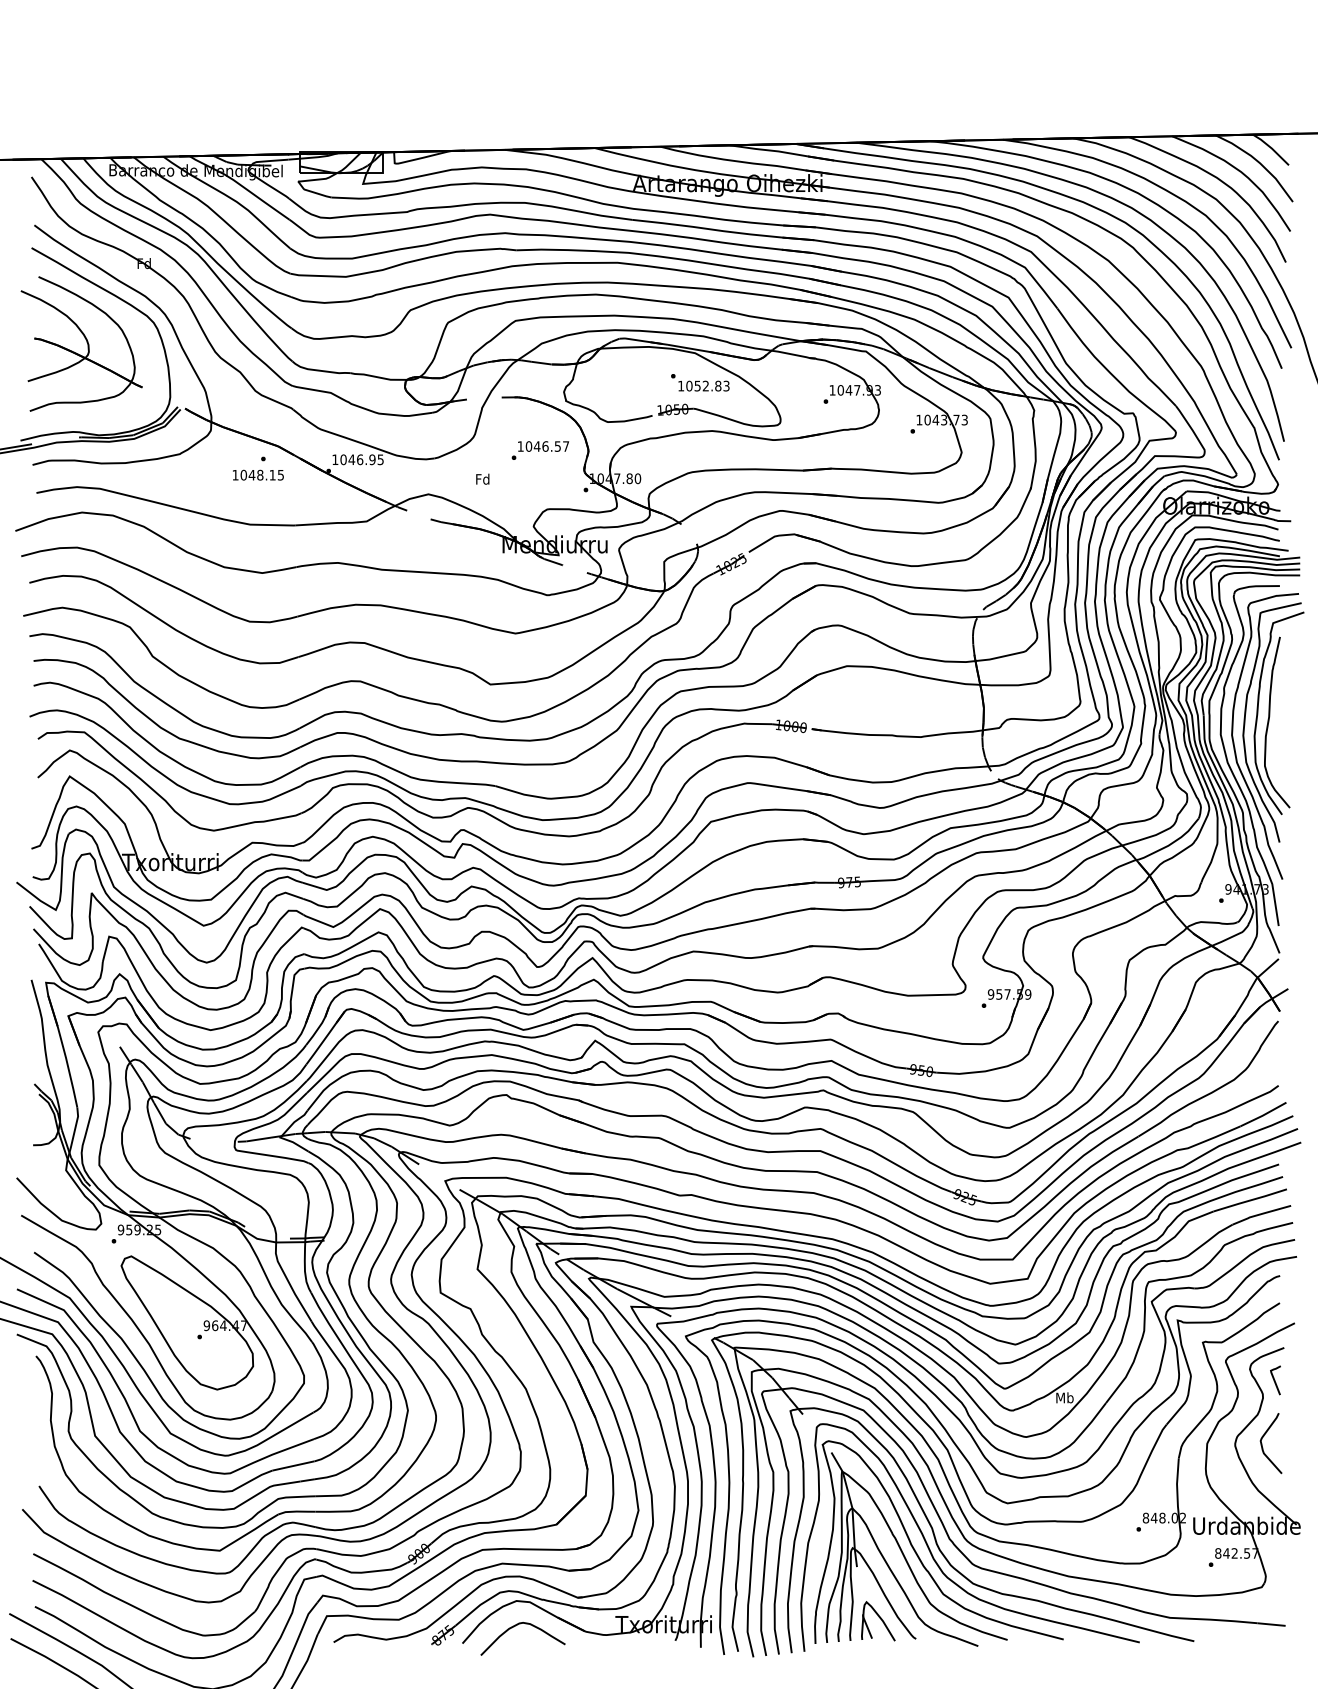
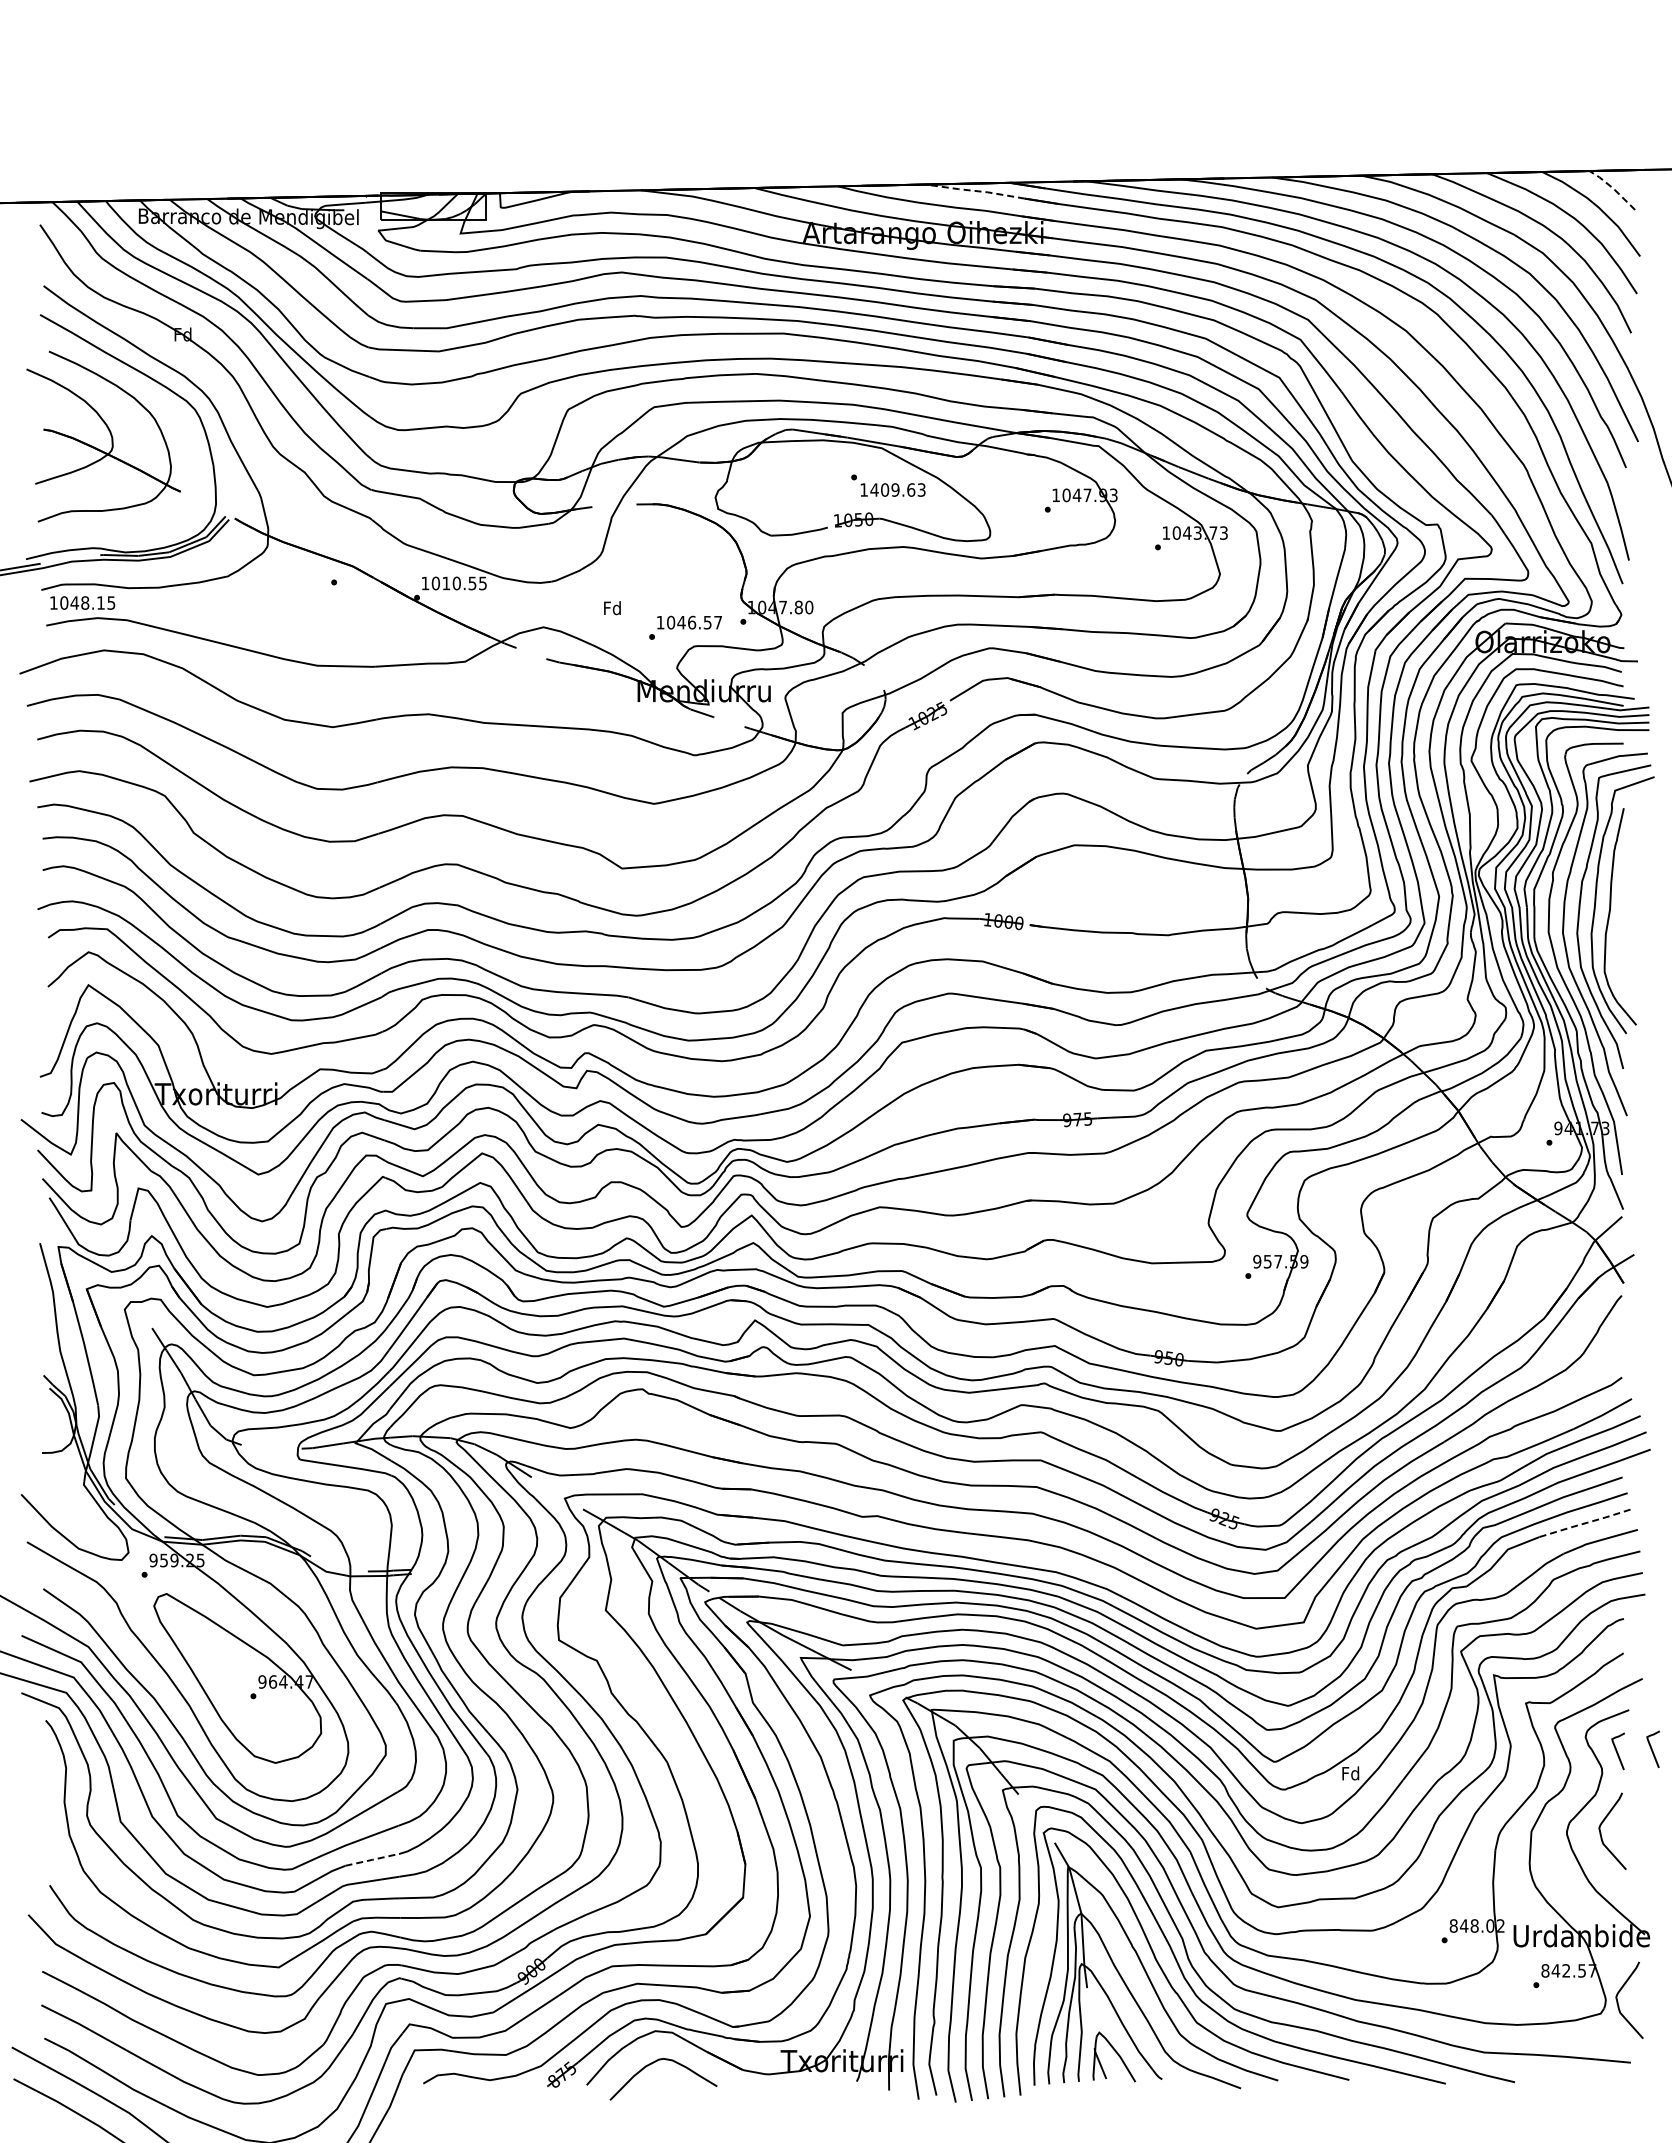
line: (1271, 148) -> (1613, 188), solid -> dashed
line: (768, 150) -> (975, 190), solid -> dashed
text: (703, 385) -> (892, 489), 1052.83 -> 1409.63
text: (540, 450) -> (685, 627), moved
text: (362, 459) -> (459, 583), 1046.95 -> 1010.55
text: (258, 474) -> (82, 602), moved
line: (1250, 1200) -> (1586, 1523), solid -> dashed
curve: (1302, 1378) -> (1652, 1749), added
text: (1065, 1397) -> (1351, 1773), Mb -> Fd
line: (293, 1465) -> (372, 1859), solid -> dashed
curve: (1275, 1577) -> (1618, 2001), added

